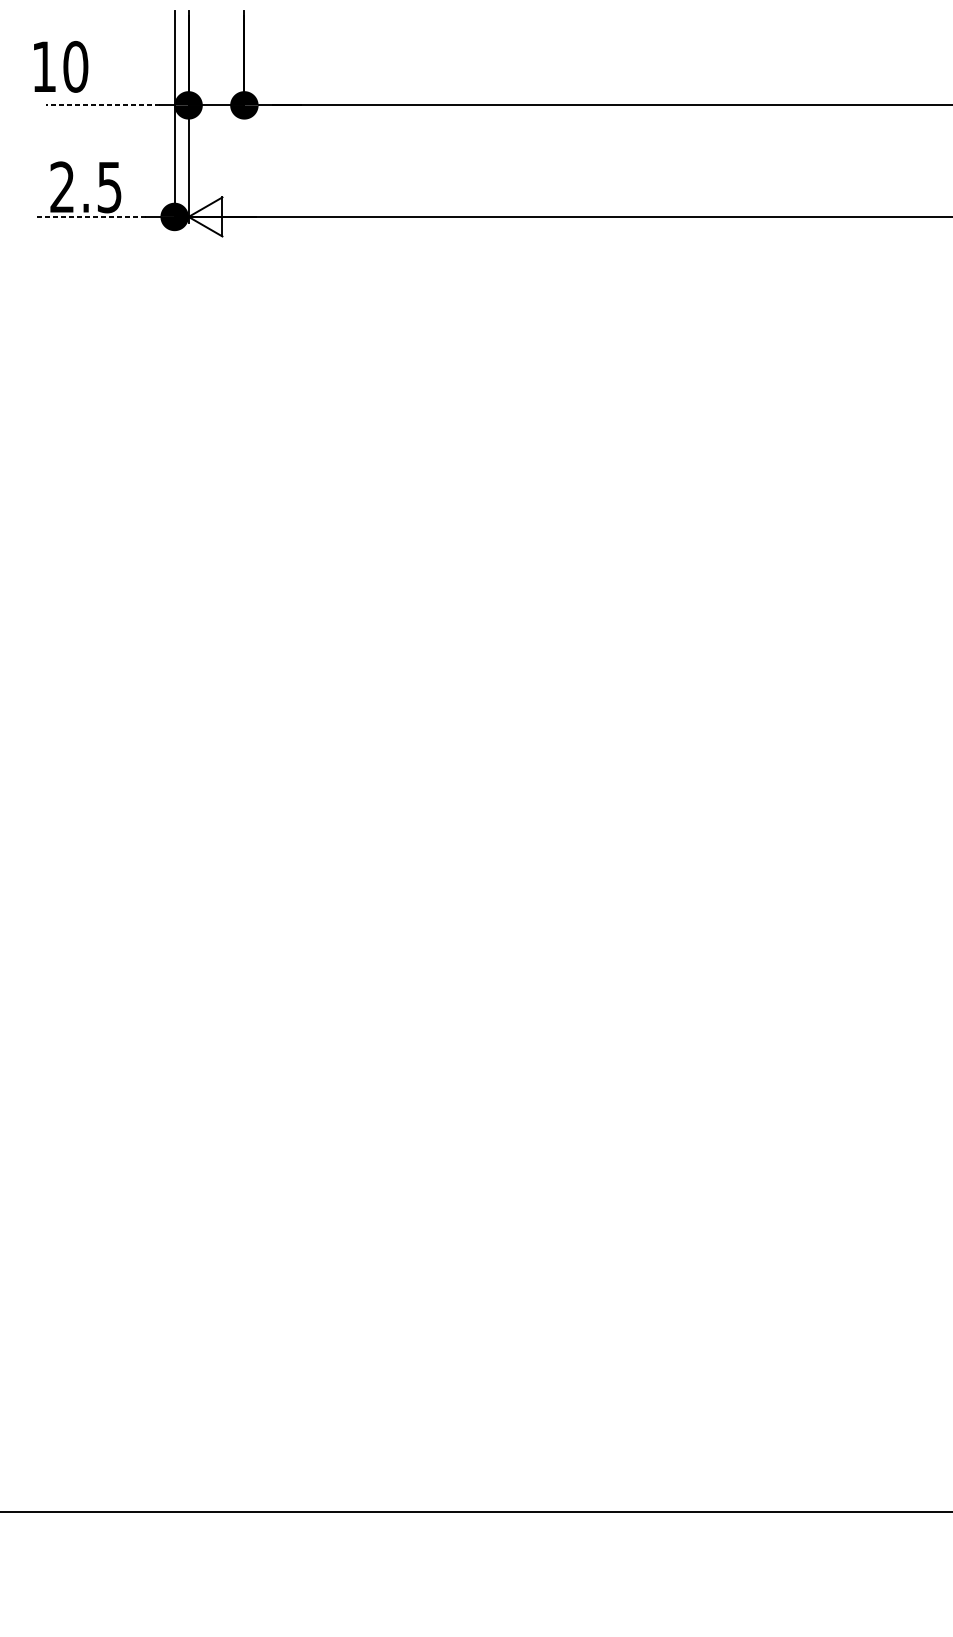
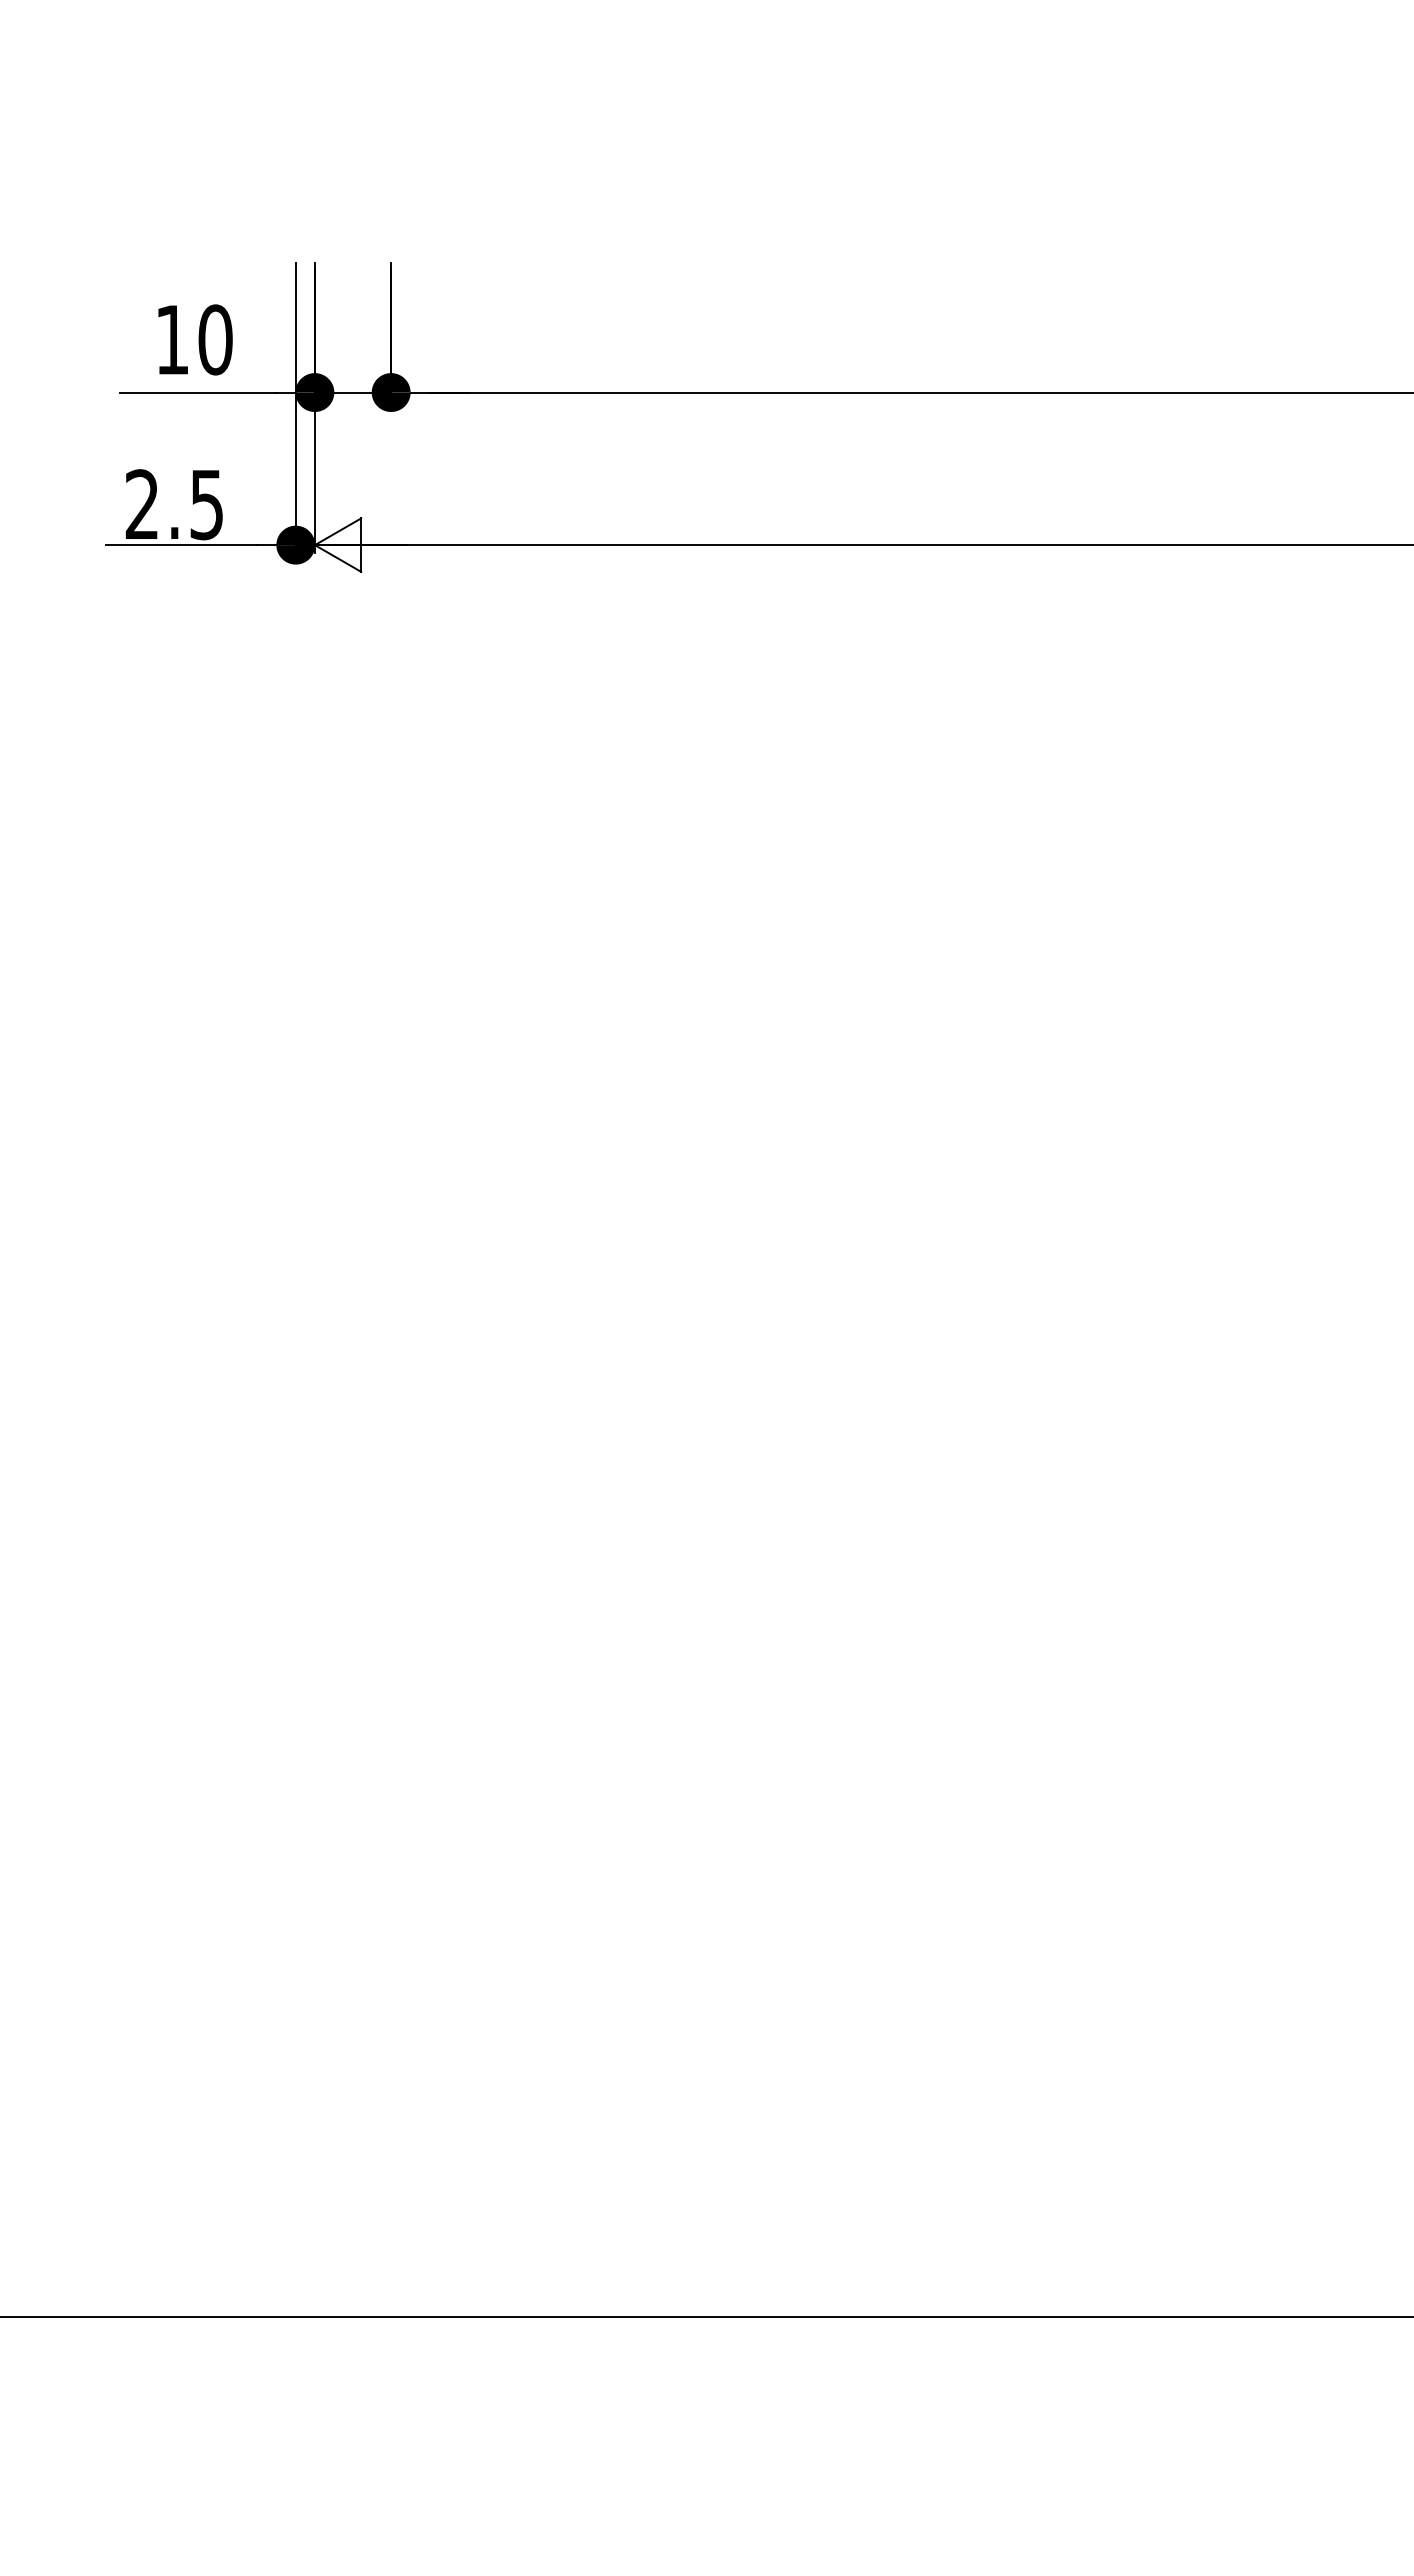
text: (61, 66) -> (195, 339), moved
line: (102, 105) -> (197, 392), dashed -> solid
line: (91, 217) -> (181, 545), dashed -> solid

